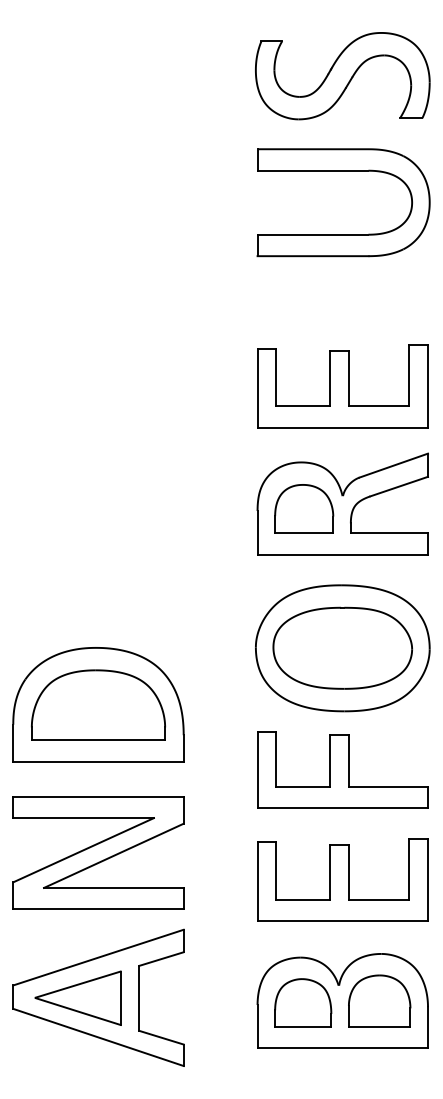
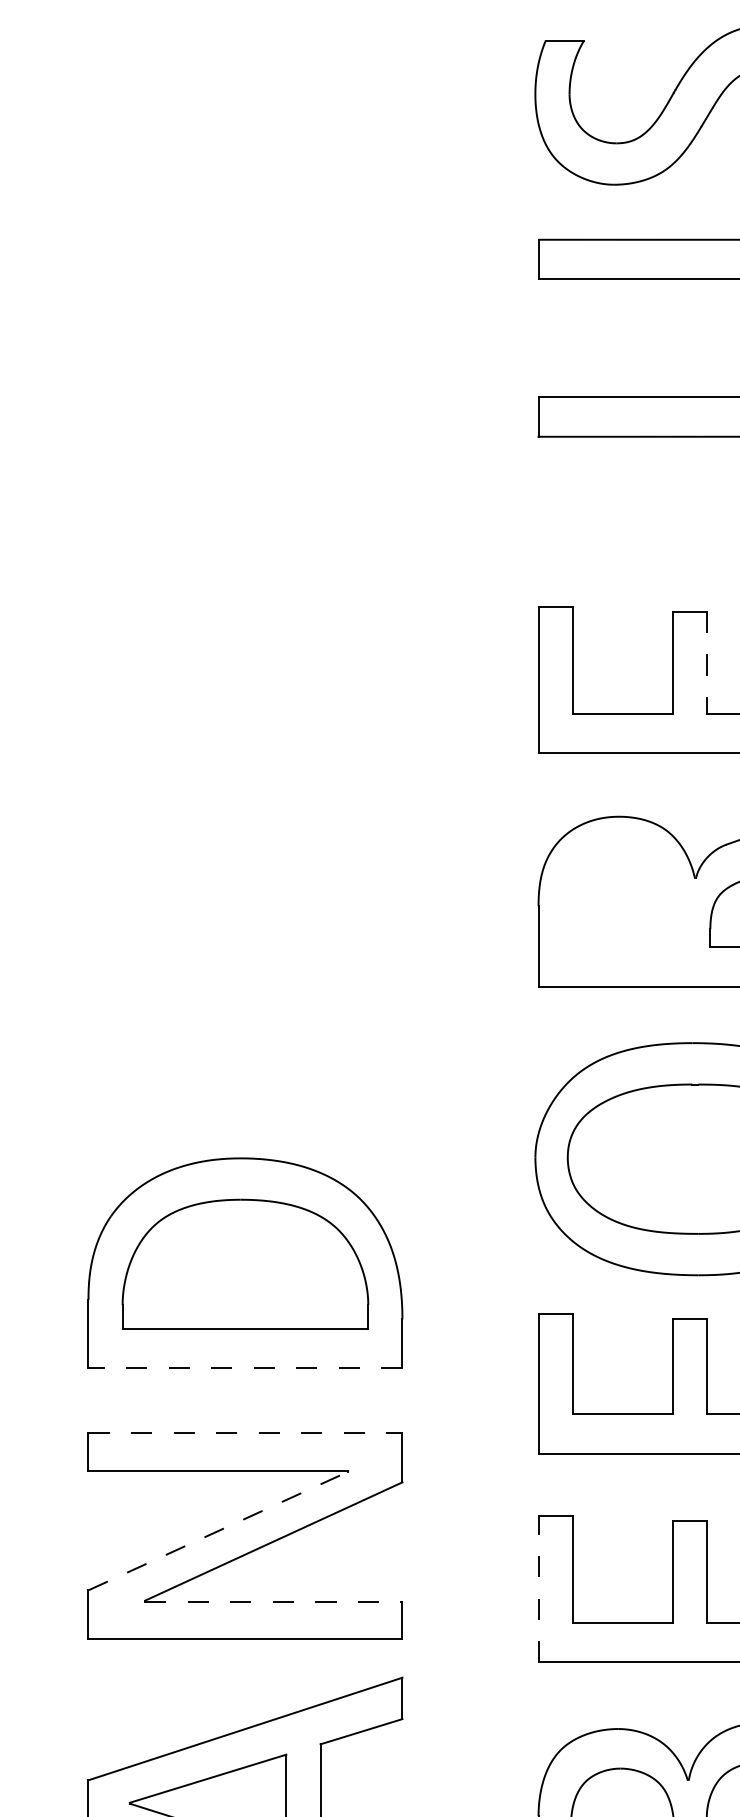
line: (348, 378) -> (706, 662), solid -> dashed
part: (304, 508) -> (624, 901), removed
line: (97, 761) -> (243, 1367), solid -> dashed
line: (98, 797) -> (245, 1434), solid -> dashed
line: (84, 850) -> (219, 1531), solid -> dashed
line: (257, 881) -> (538, 1588), solid -> dashed
line: (113, 888) -> (273, 1601), solid -> dashed

